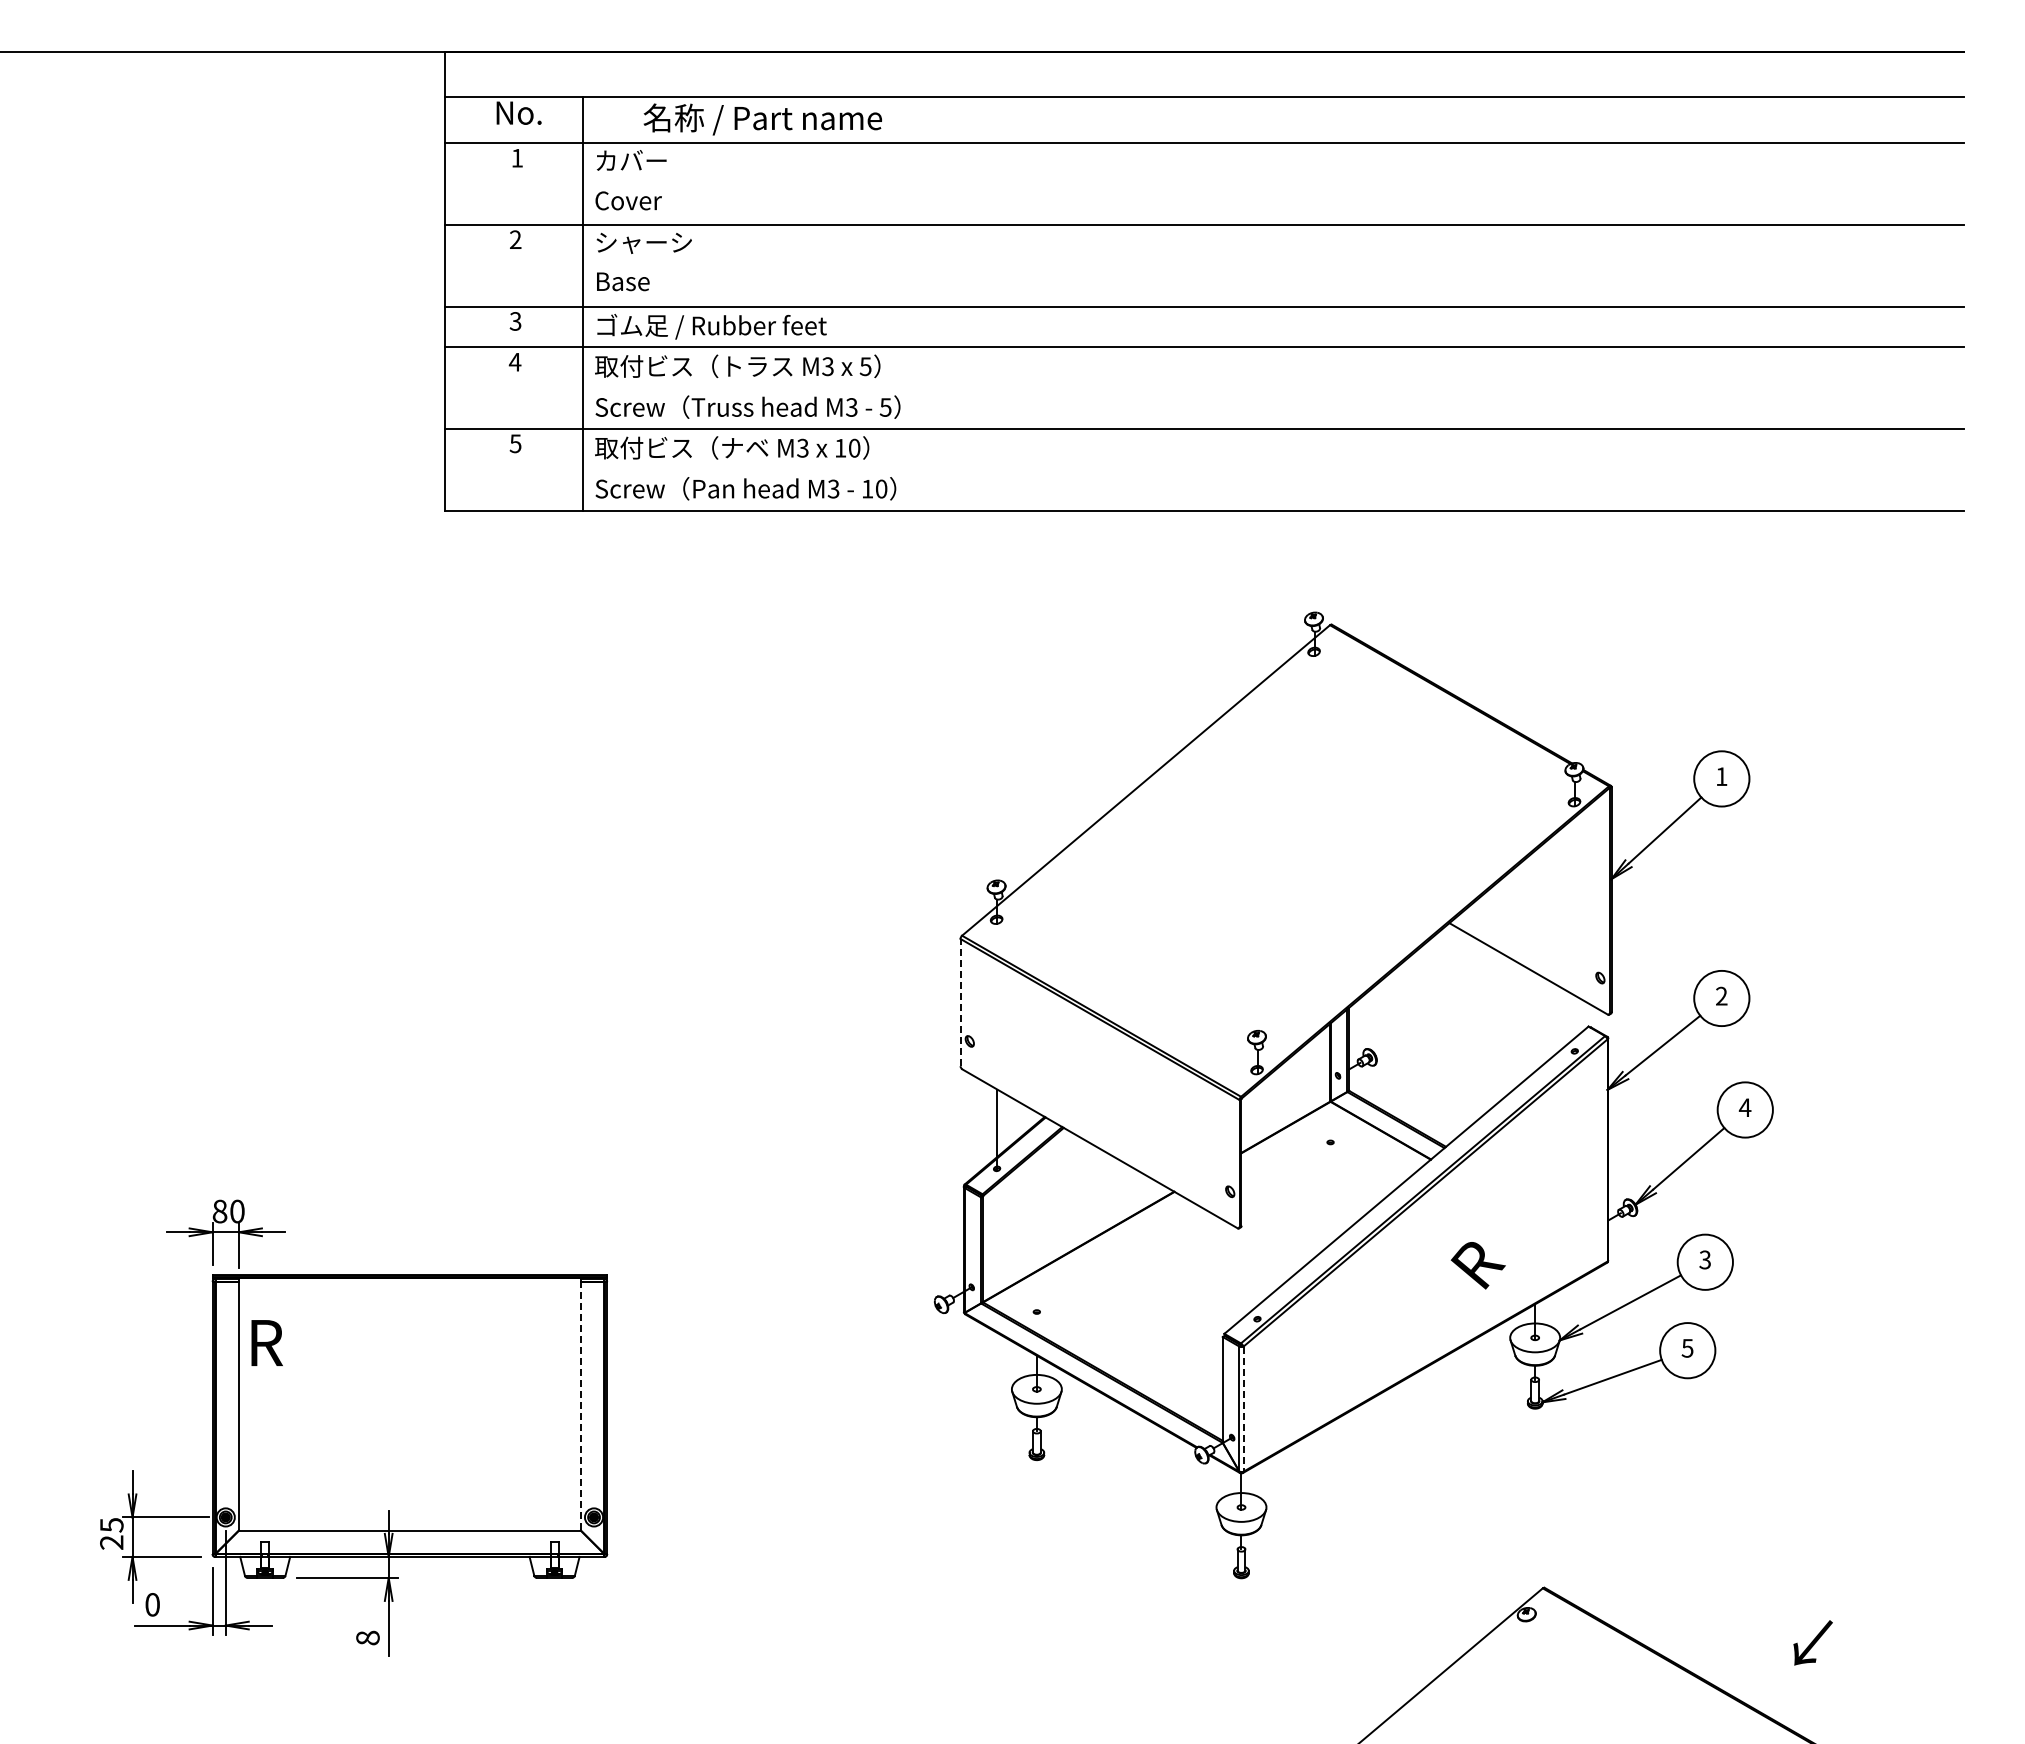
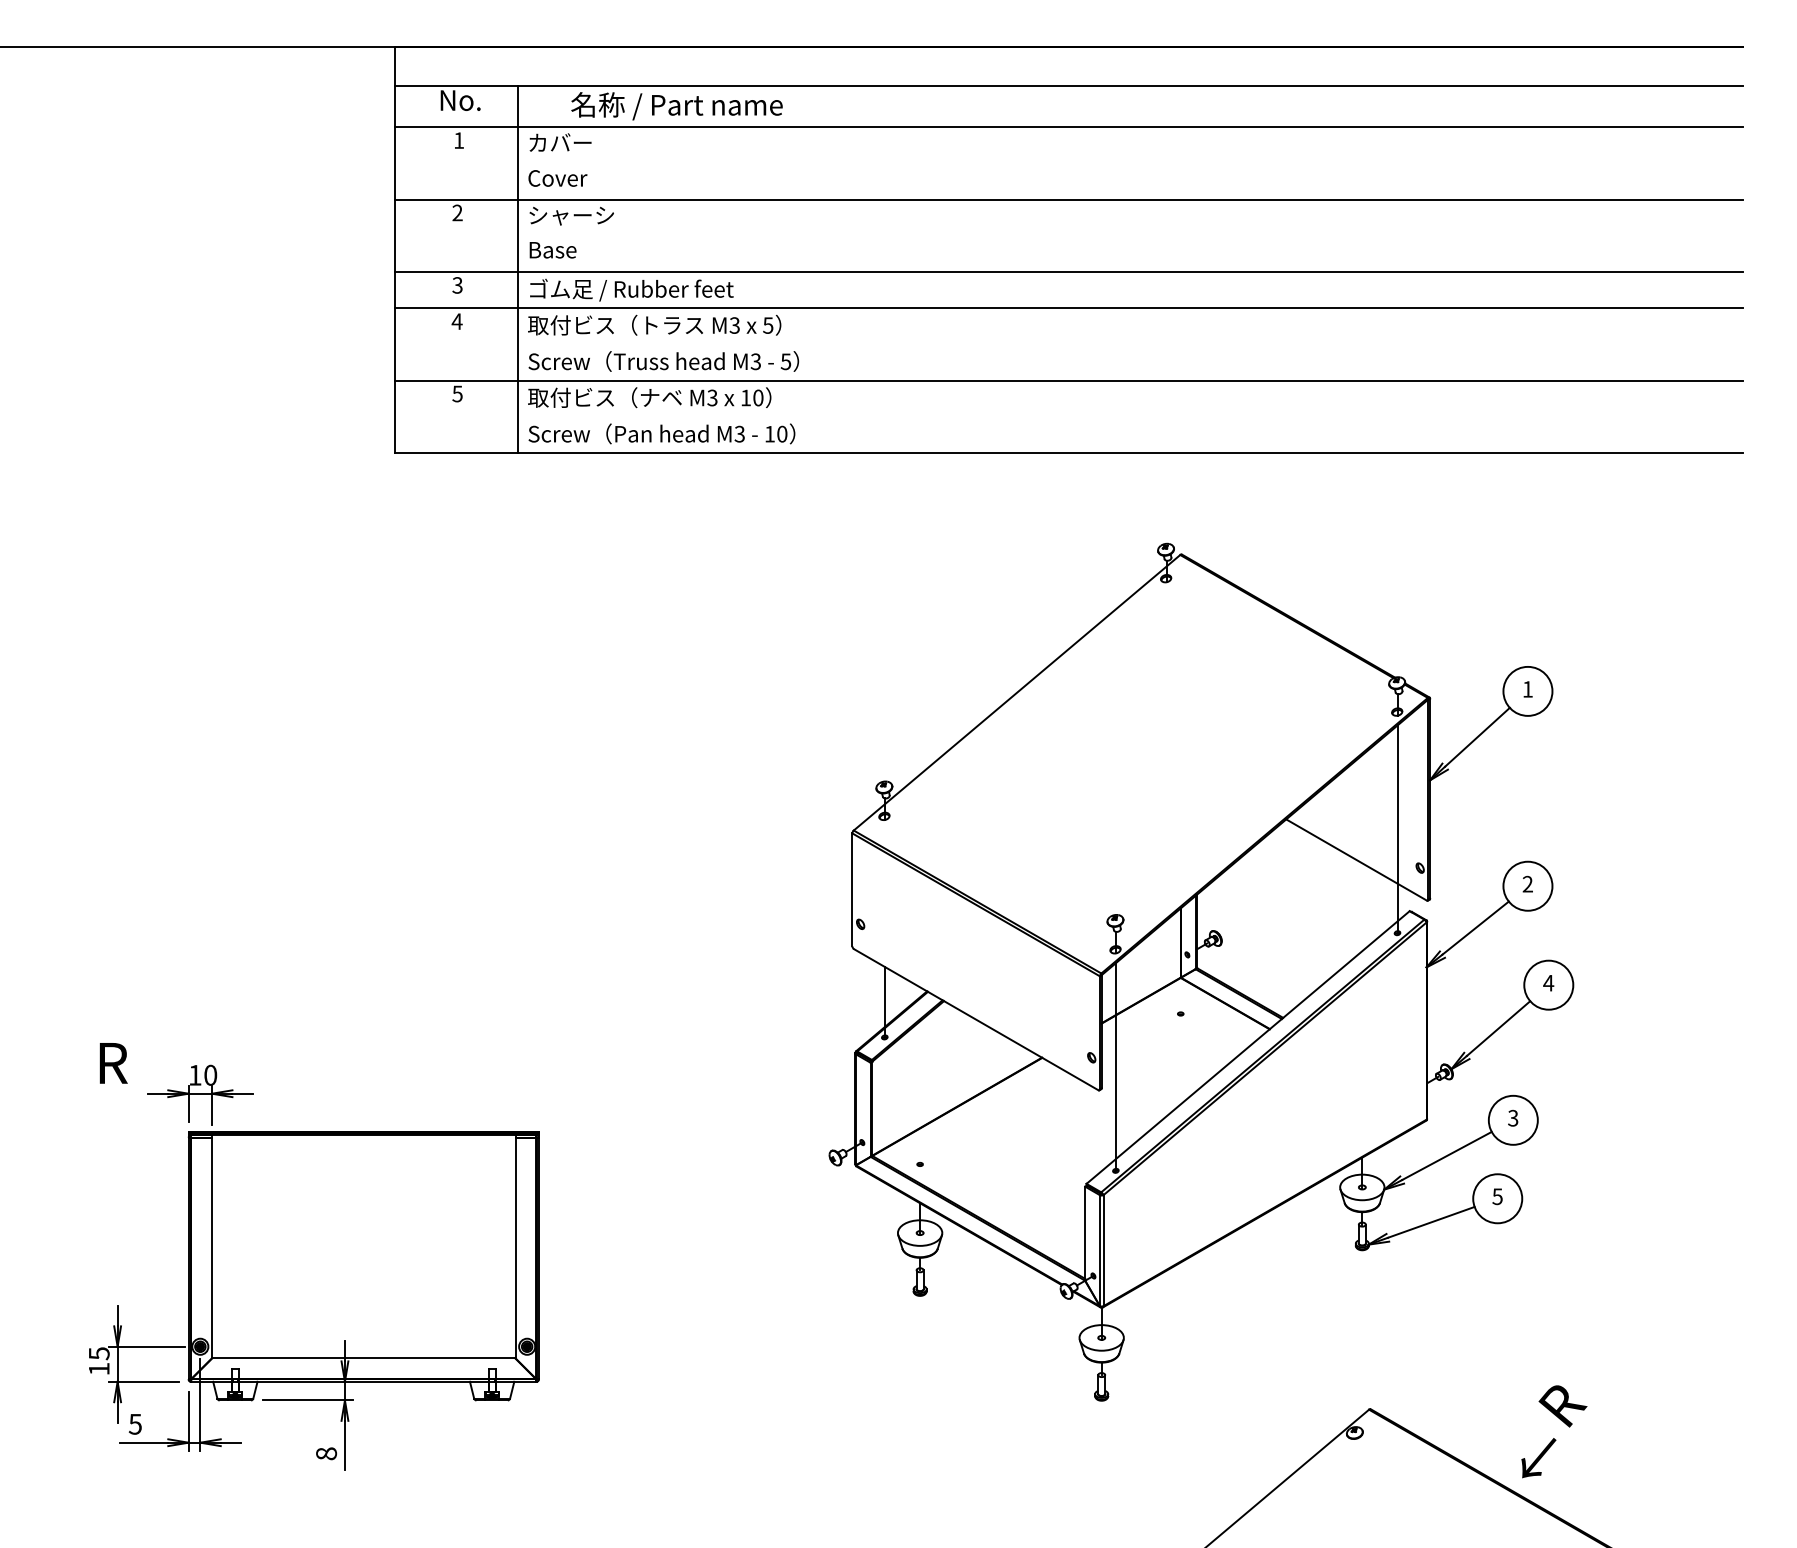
line: (1575, 934) -> (1398, 829), added
line: (960, 1002) -> (852, 889), dashed -> solid
line: (1257, 1202) -> (1115, 1067), added
text: (219, 1211) -> (194, 1075), 80 -> 10
text: (1477, 1265) -> (1562, 1406), moved
text: (266, 1342) -> (113, 1062), moved
line: (580, 1405) -> (515, 1247), dashed -> solid
line: (1243, 1409) -> (1103, 1250), dashed -> solid
text: (111, 1542) -> (98, 1369), 25 -> 15
text: (152, 1604) -> (135, 1424), 0 -> 5
text: (1812, 1642) -> (1538, 1457), moved

